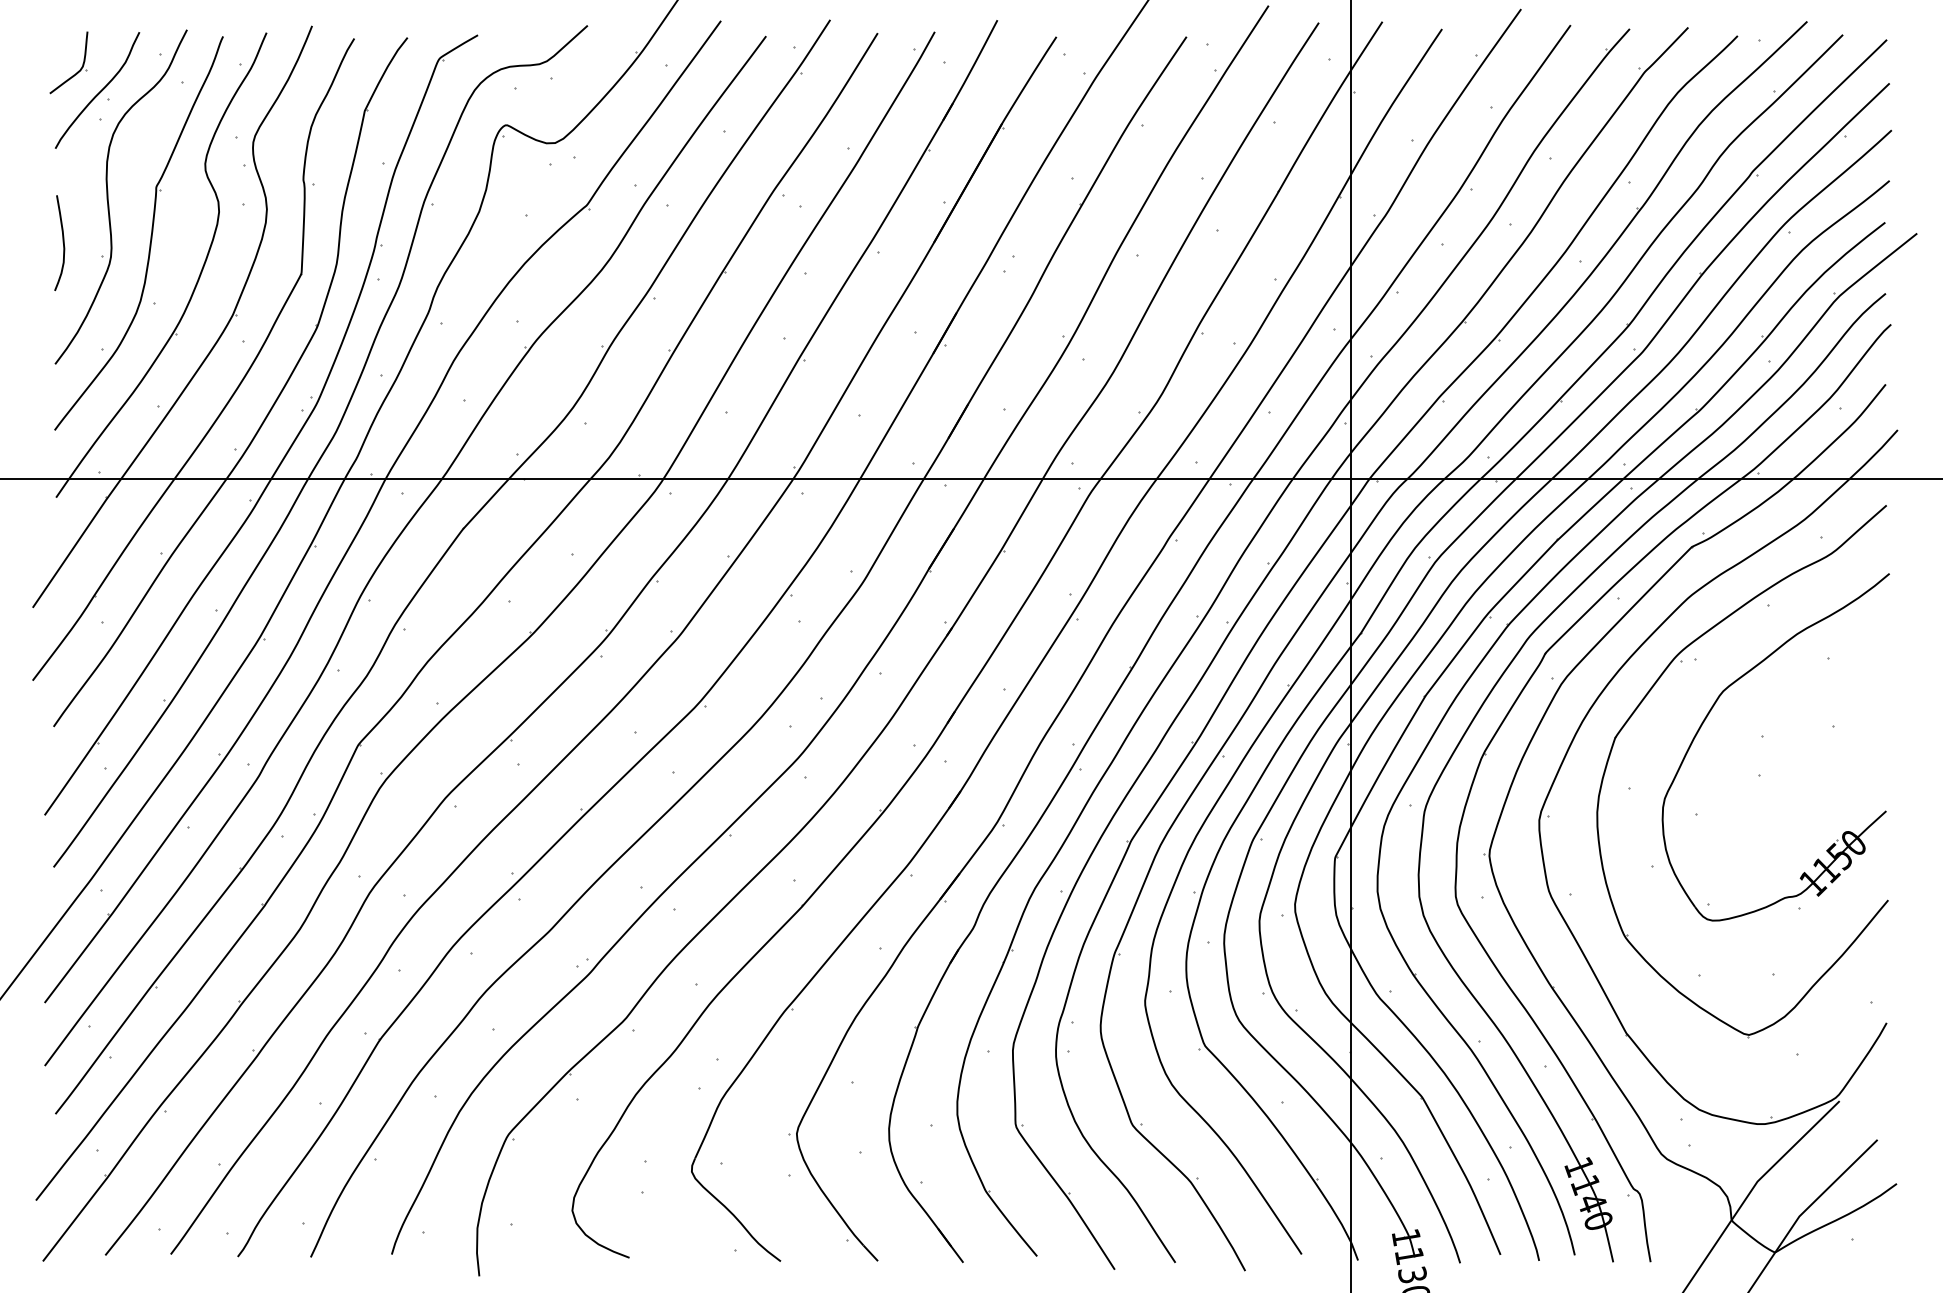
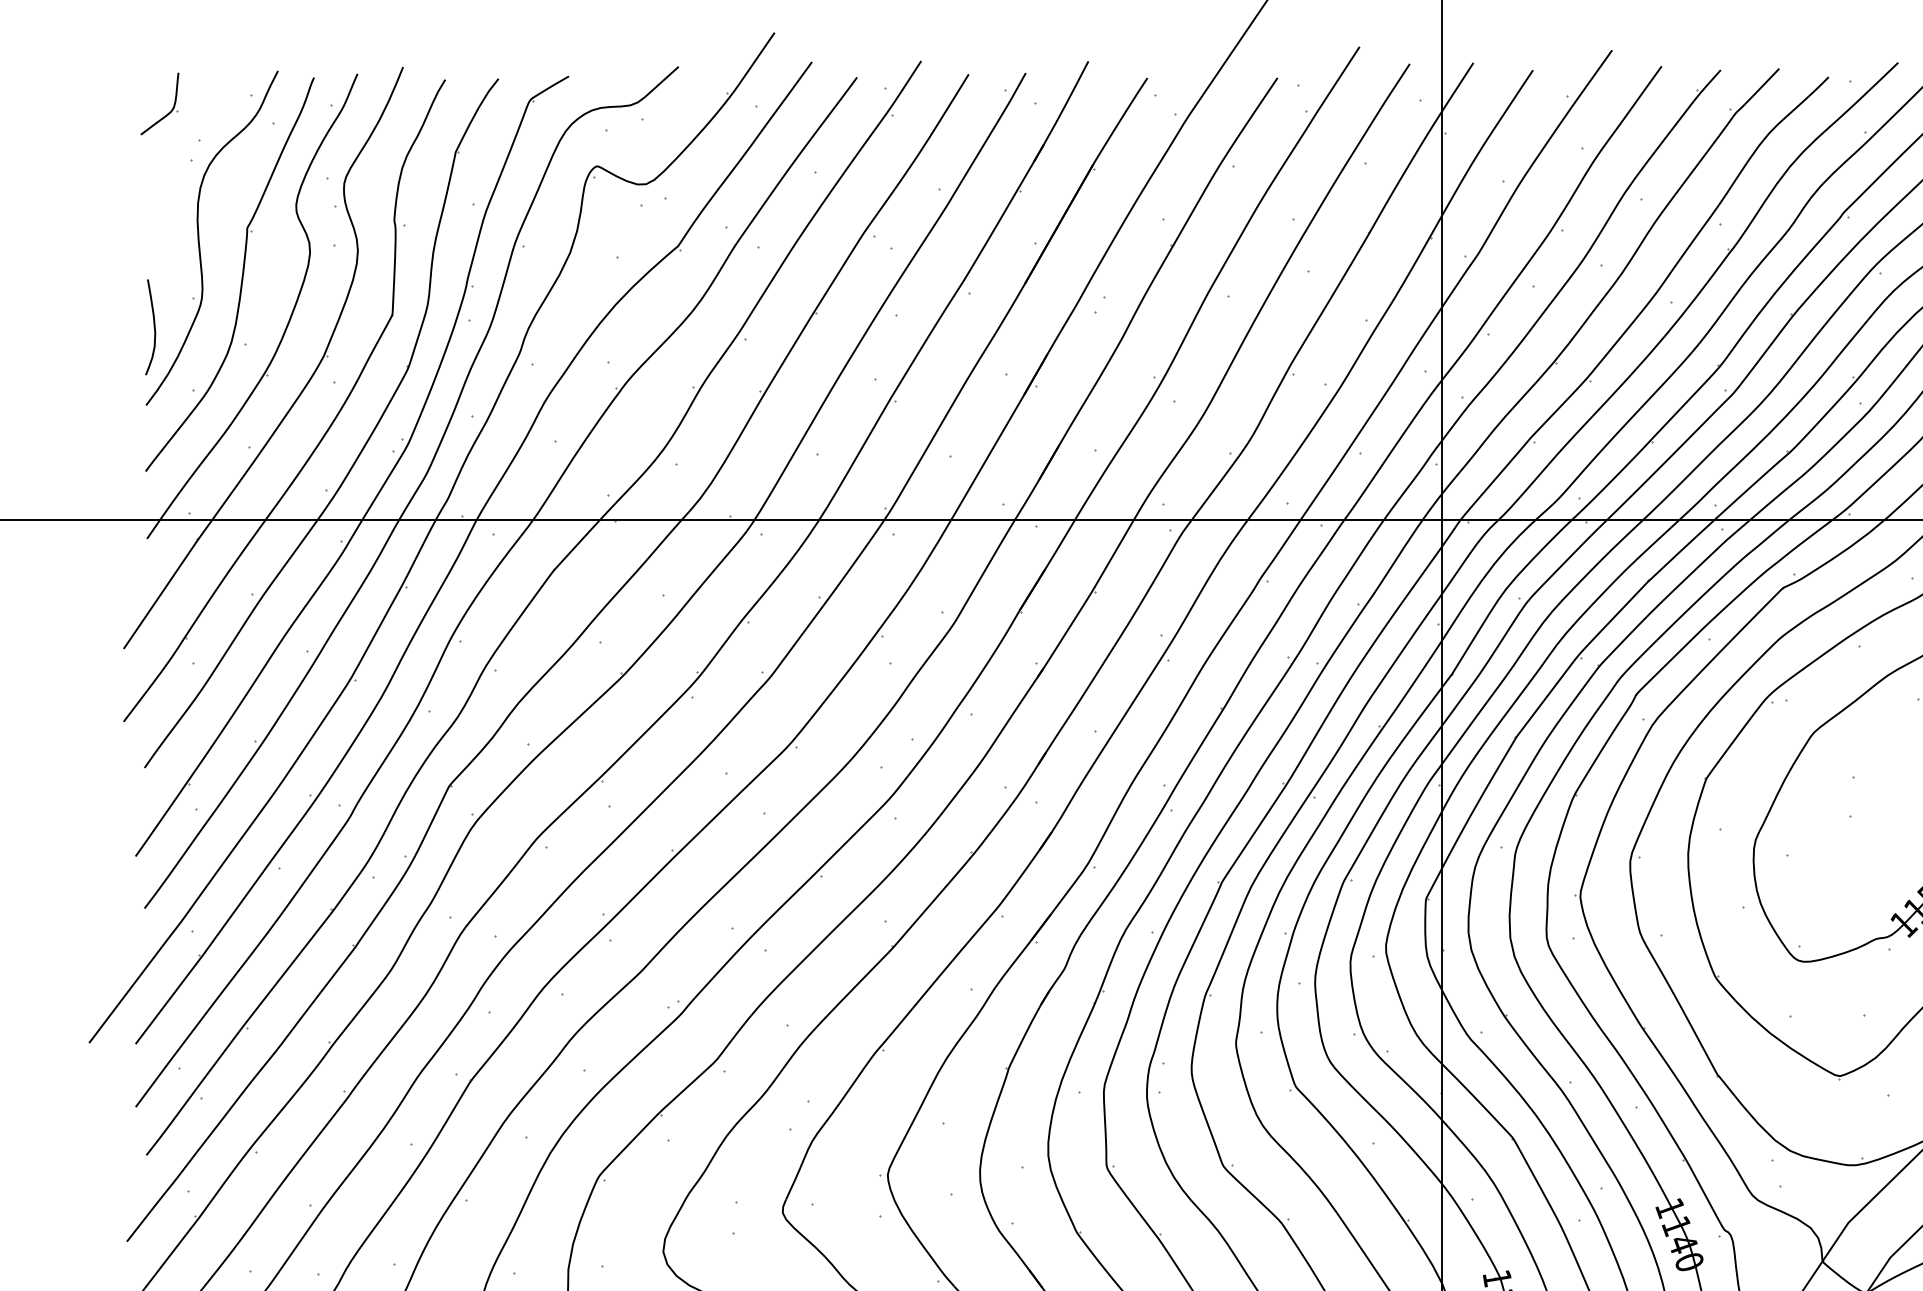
curve: (99, 91) -> (190, 132), removed
curve: (62, 242) -> (153, 326), moved

